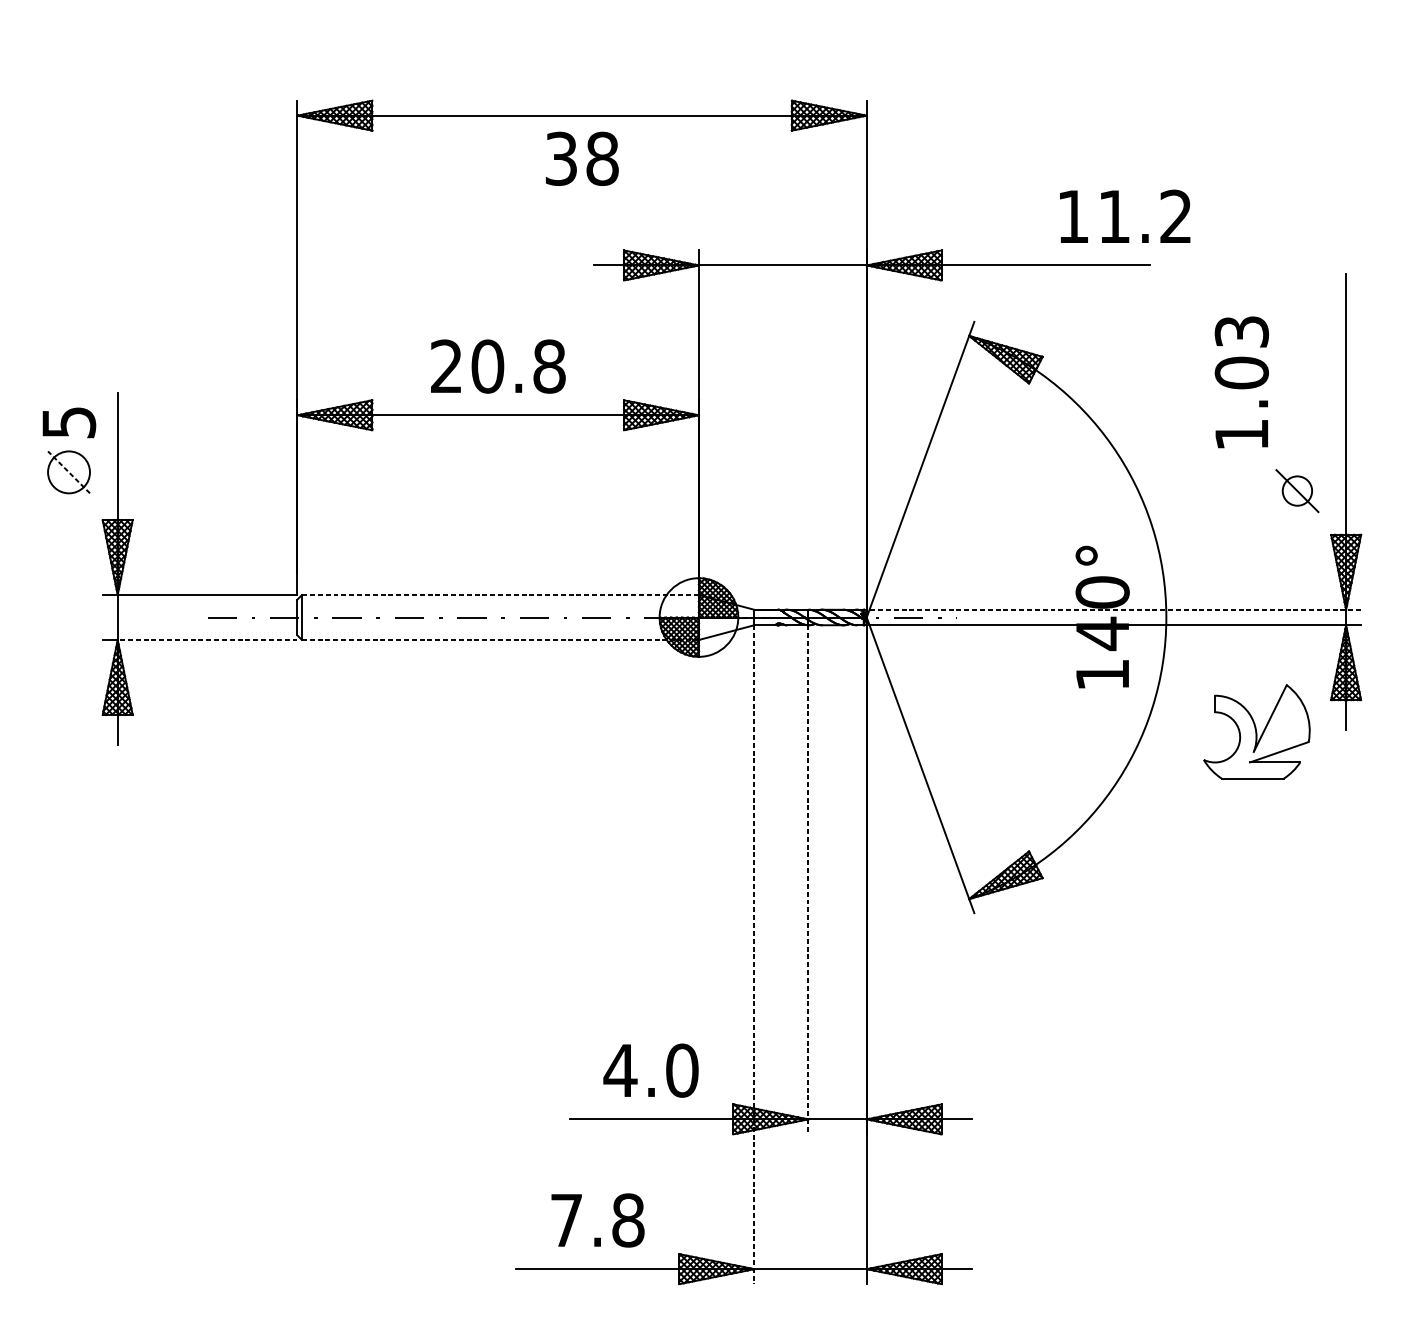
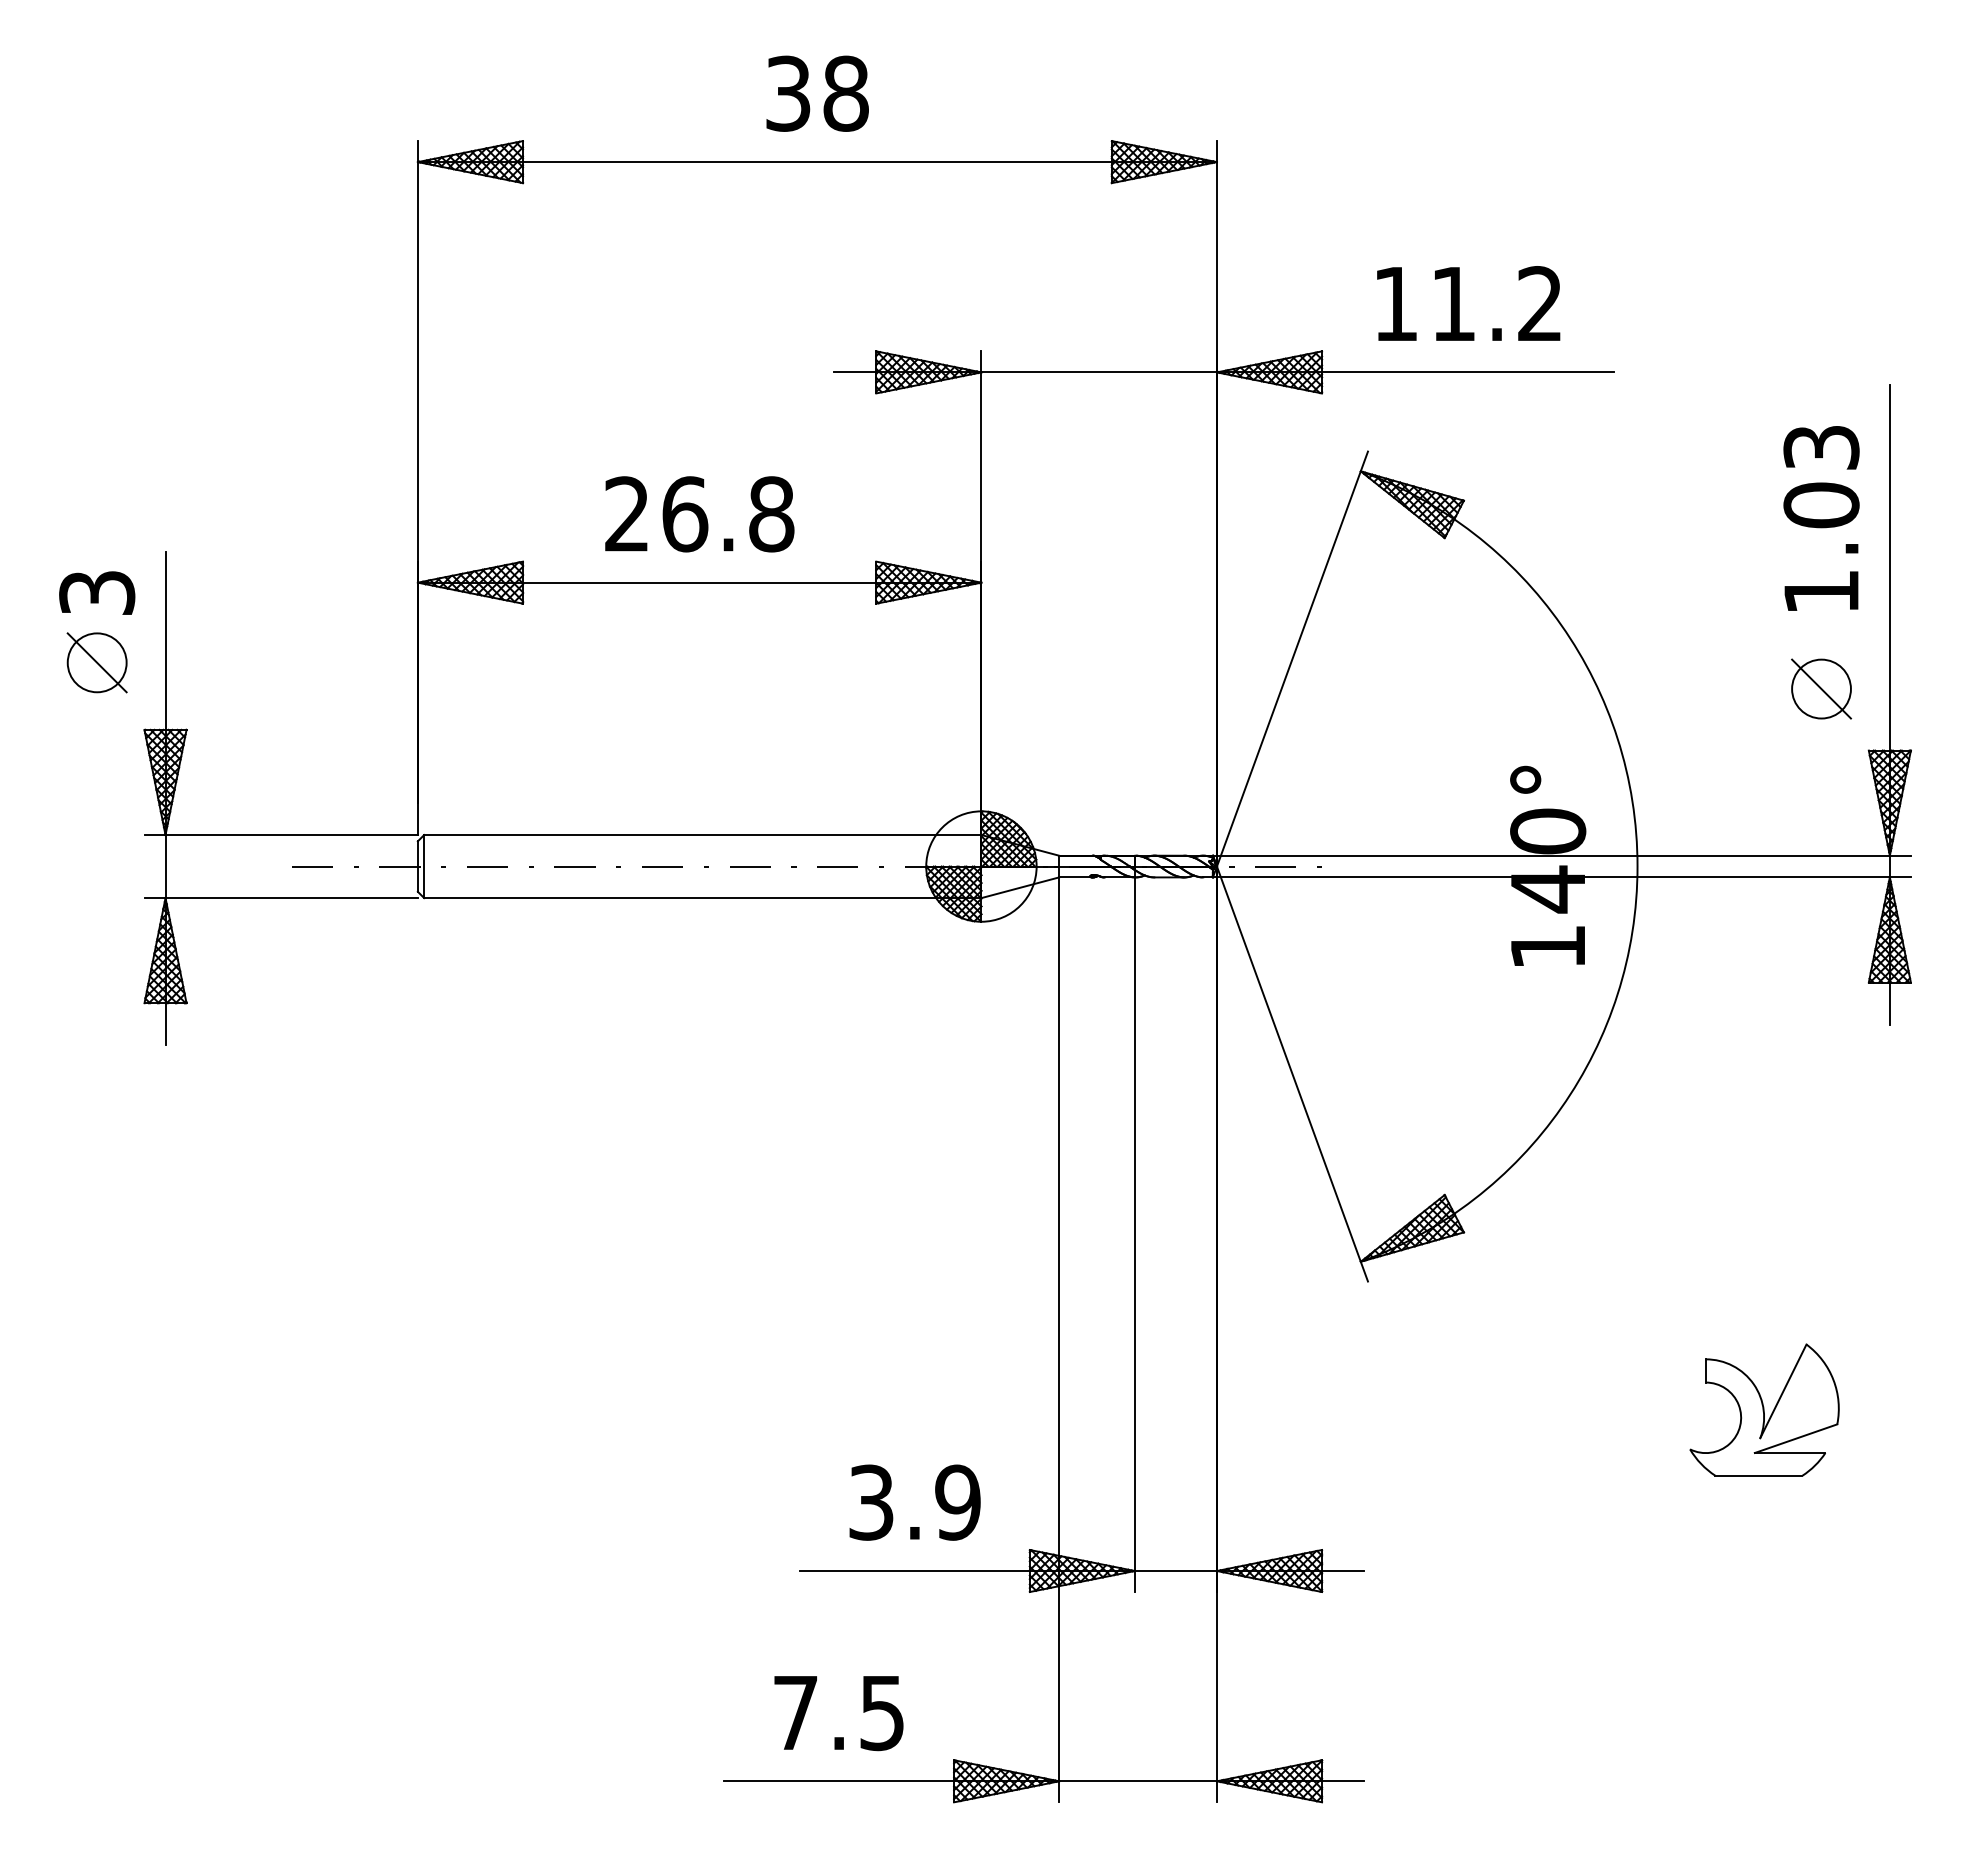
text: (582, 158) -> (817, 93), moved
text: (1125, 216) -> (1468, 303), moved
text: (488, 366) -> (685, 514), 20.8 -> 26.8
text: (1241, 382) -> (1821, 518), moved
text: (68, 422) -> (96, 592), 5 -> 3
line: (69, 472) -> (97, 662), dashed -> solid
circle: (1297, 490) -> (1821, 688), size x1.43
line: (500, 595) -> (702, 835), dashed -> solid
line: (1112, 609) -> (1561, 855), dashed -> solid
line: (207, 640) -> (291, 898), dashed -> solid
line: (500, 640) -> (702, 898), dashed -> solid
part: (1256, 731) -> (1764, 1409), moved
line: (808, 880) -> (1134, 1235), dashed -> solid
line: (754, 955) -> (1059, 1340), dashed -> solid
text: (651, 1070) -> (914, 1502), 4.0 -> 3.9
text: (628, 1220) -> (882, 1712), 7.8 -> 7.5

